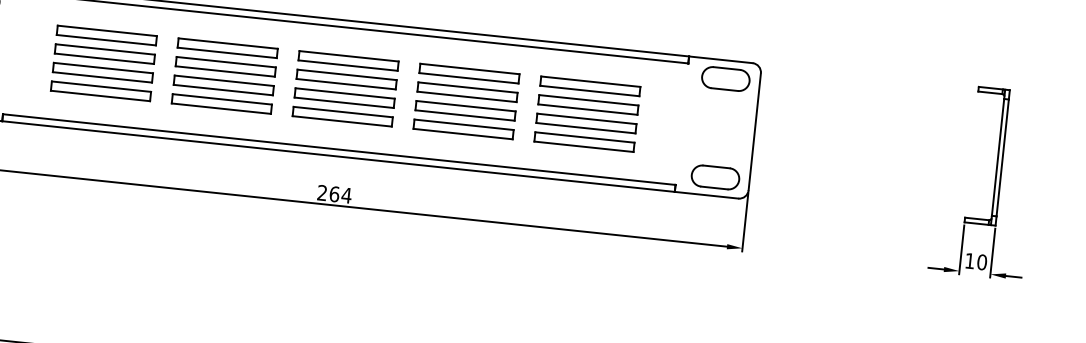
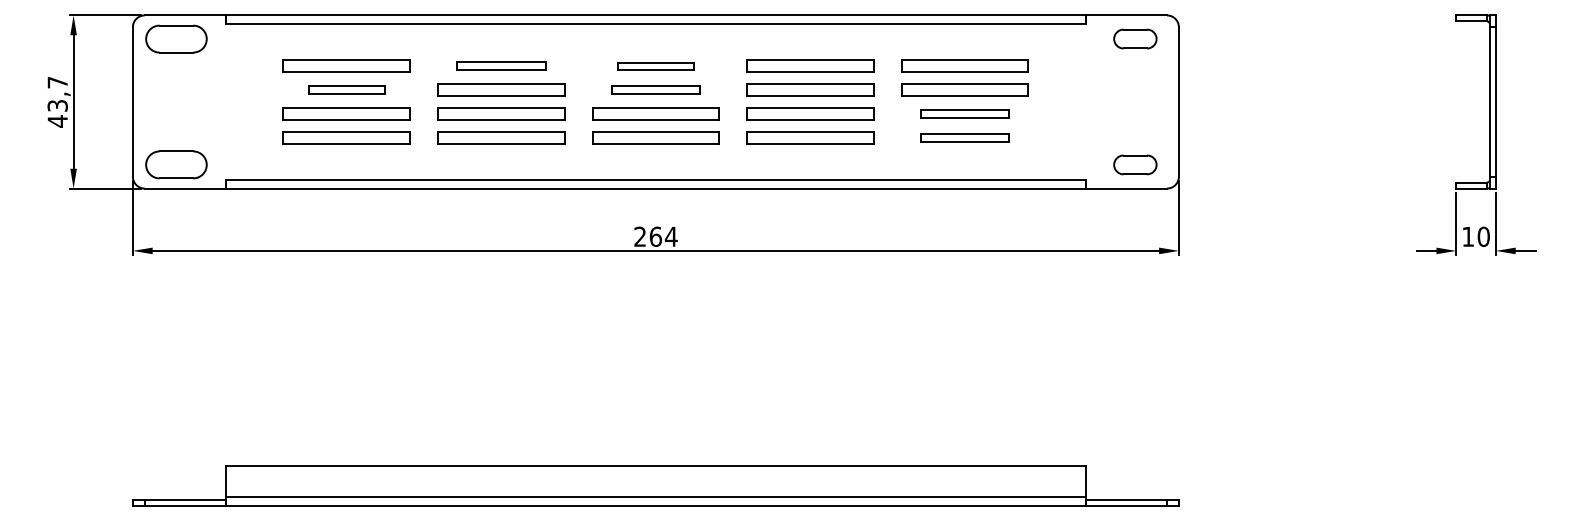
part: (227, 47) -> (501, 65), size x0.7
part: (104, 53) -> (346, 89), size x0.6
part: (348, 60) -> (655, 65), size x0.6
part: (726, 78) -> (1135, 38), size x0.7
part: (346, 79) -> (655, 89), size x0.7
part: (586, 123) -> (964, 113), size x0.7
part: (584, 141) -> (964, 137), size x0.7
part: (715, 177) -> (1135, 164), size x0.7

